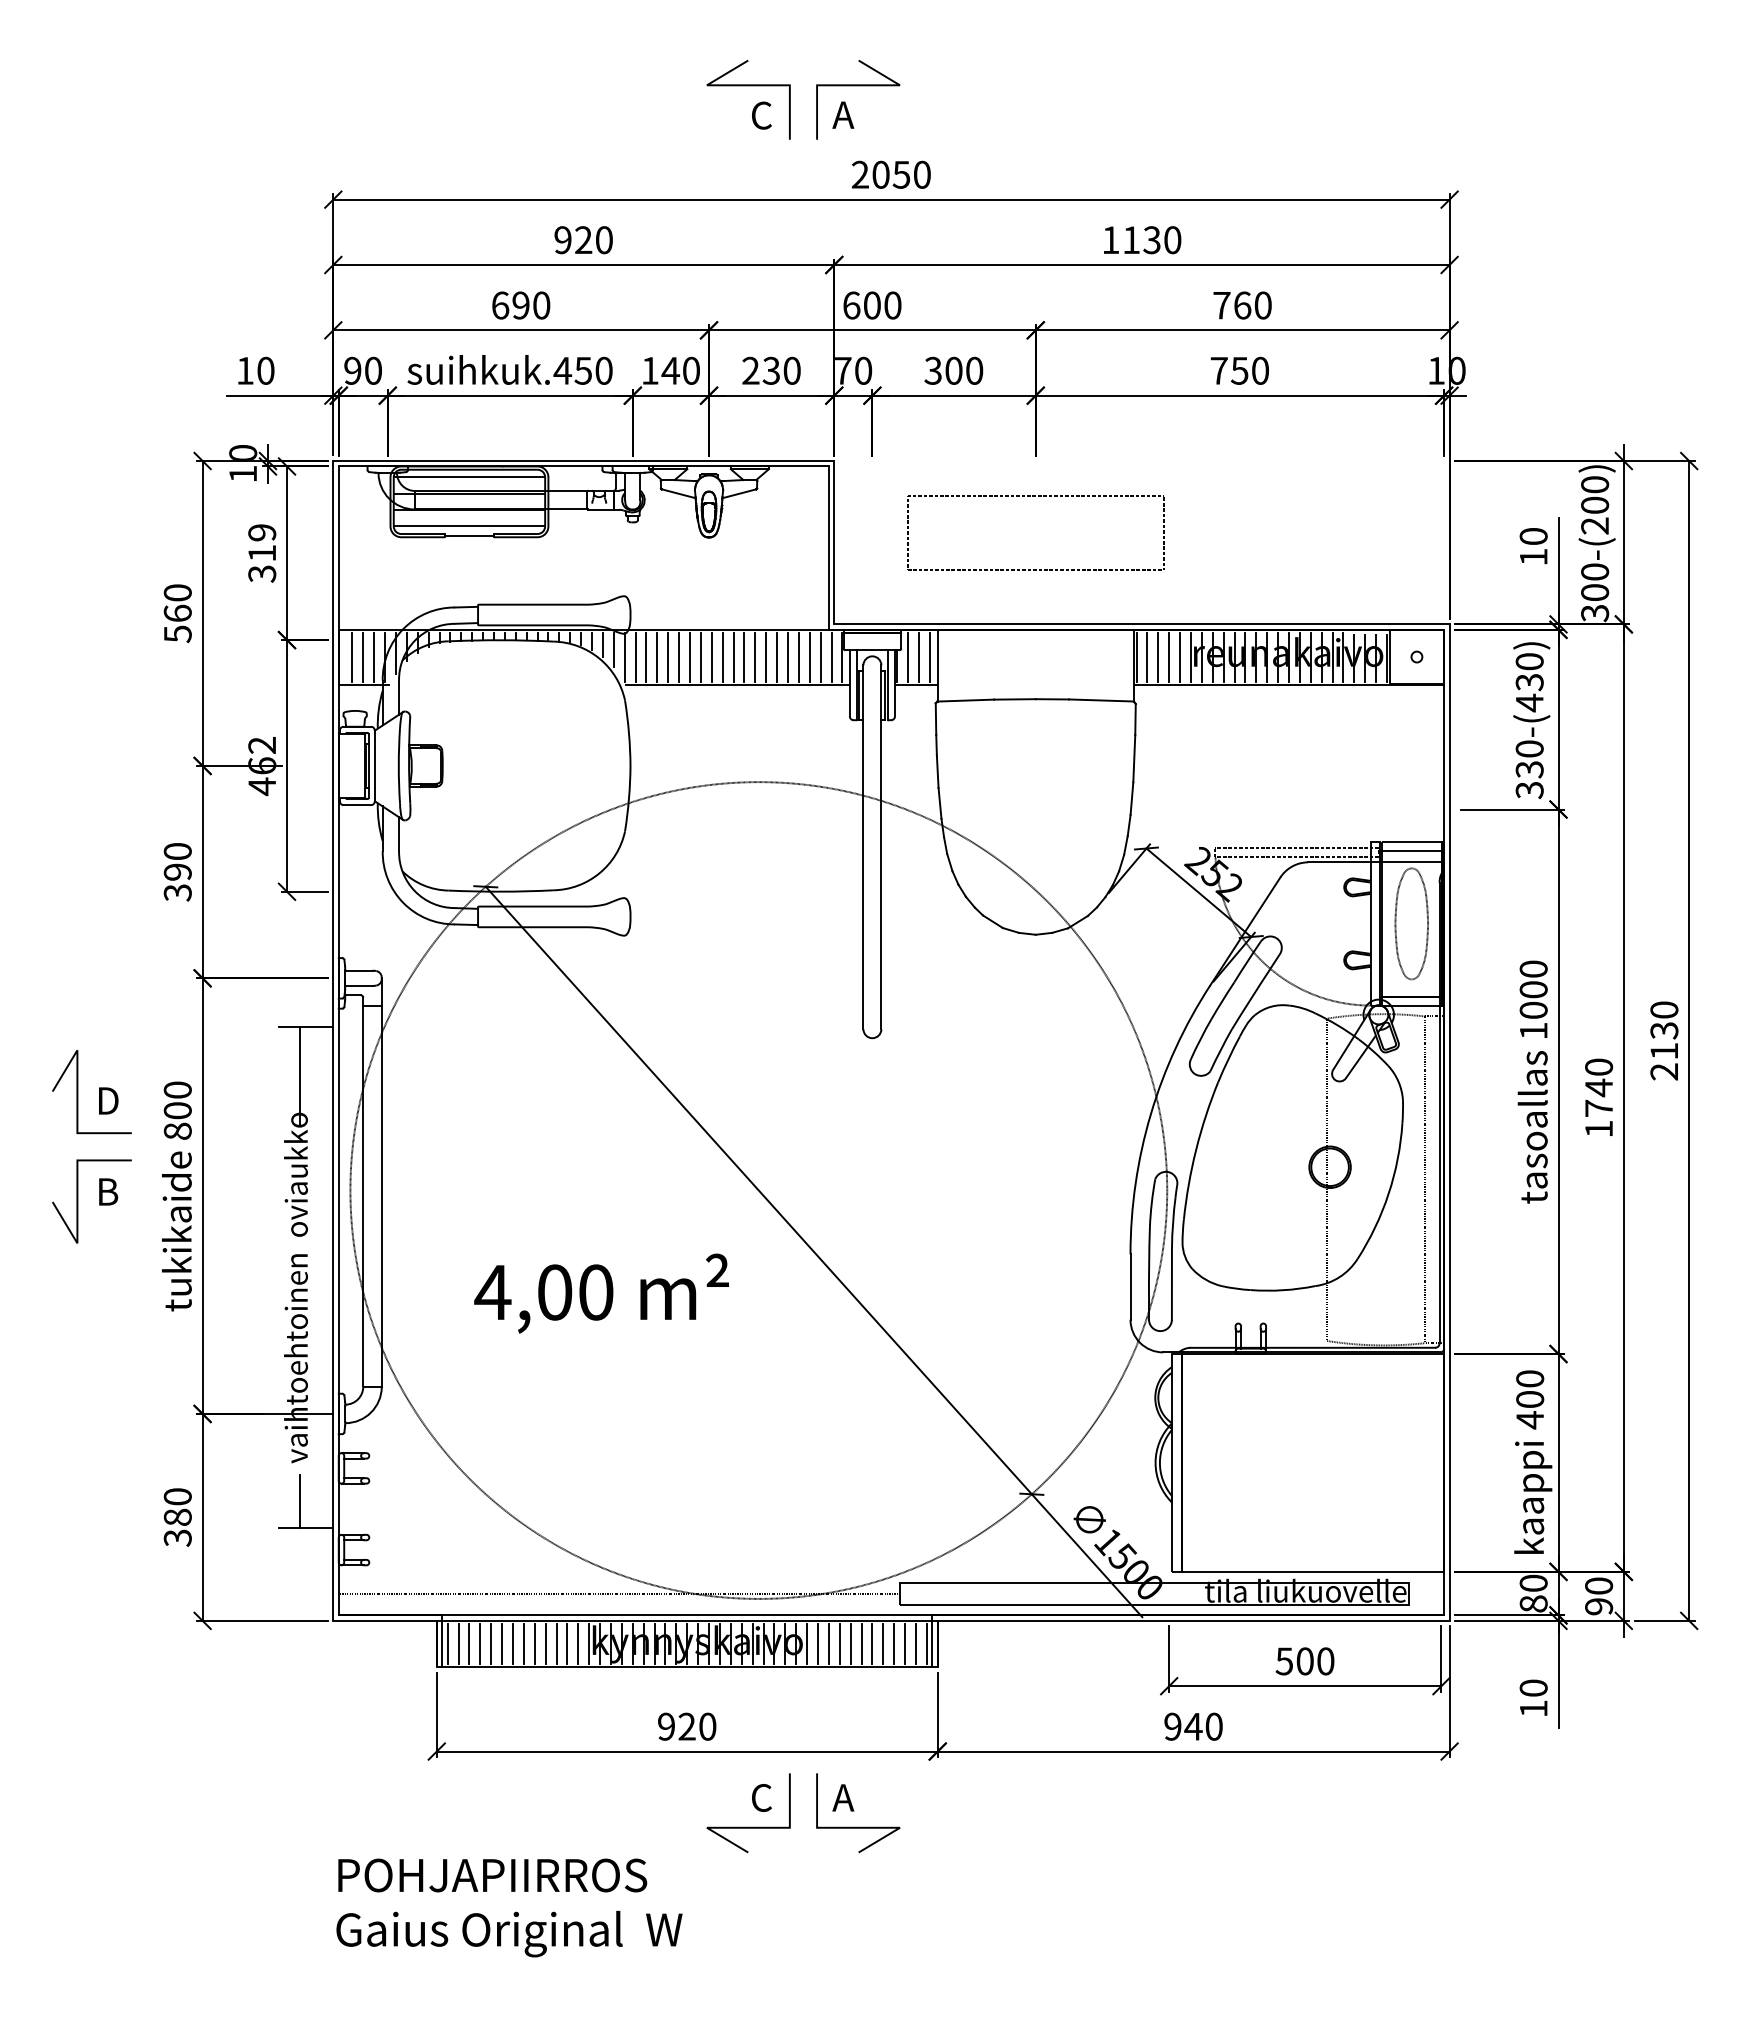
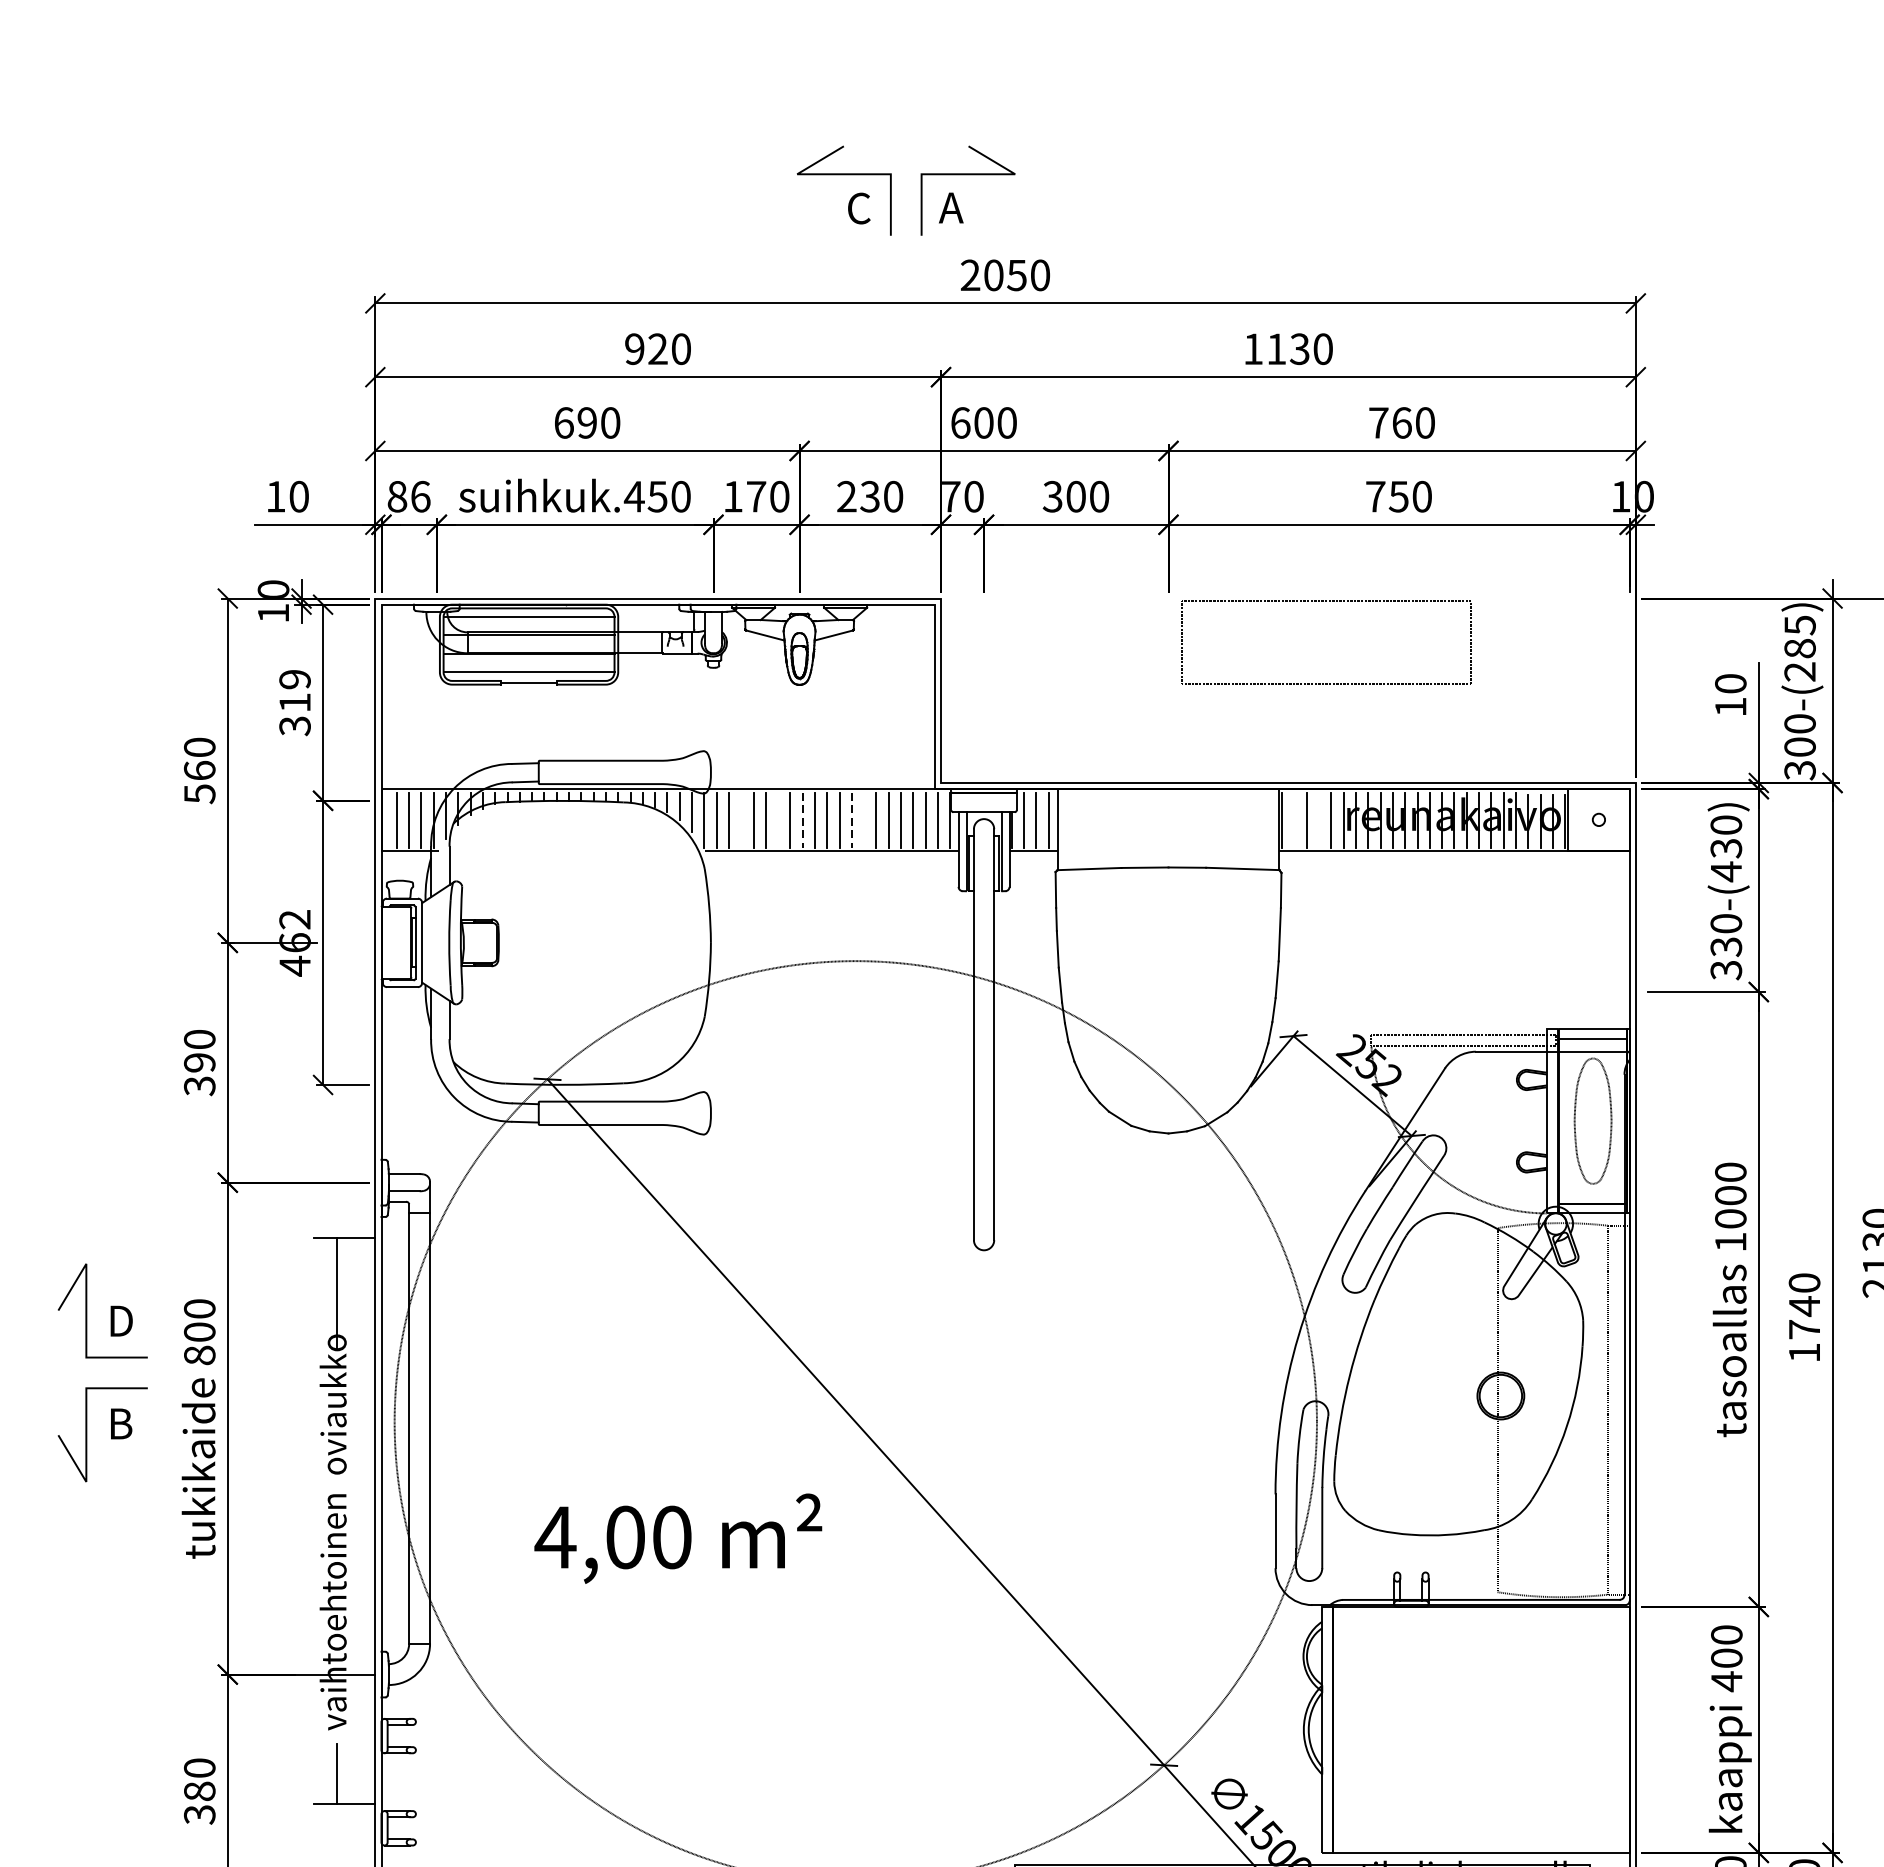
text: (363, 370) -> (409, 496), 90 -> 86
text: (670, 370) -> (756, 496), 140 -> 170
text: (1595, 494) -> (1800, 636), 300-(200) -> 300-(285)
part: (1035, 496) -> (1326, 601), moved
line: (657, 657) -> (741, 820), removed
line: (689, 657) -> (777, 820), removed
line: (711, 657) -> (802, 820), solid -> dashed
line: (755, 657) -> (852, 820), solid -> dashed
line: (766, 657) -> (864, 820), removed
line: (1147, 657) -> (1294, 820), removed
line: (1169, 657) -> (1319, 820), removed

